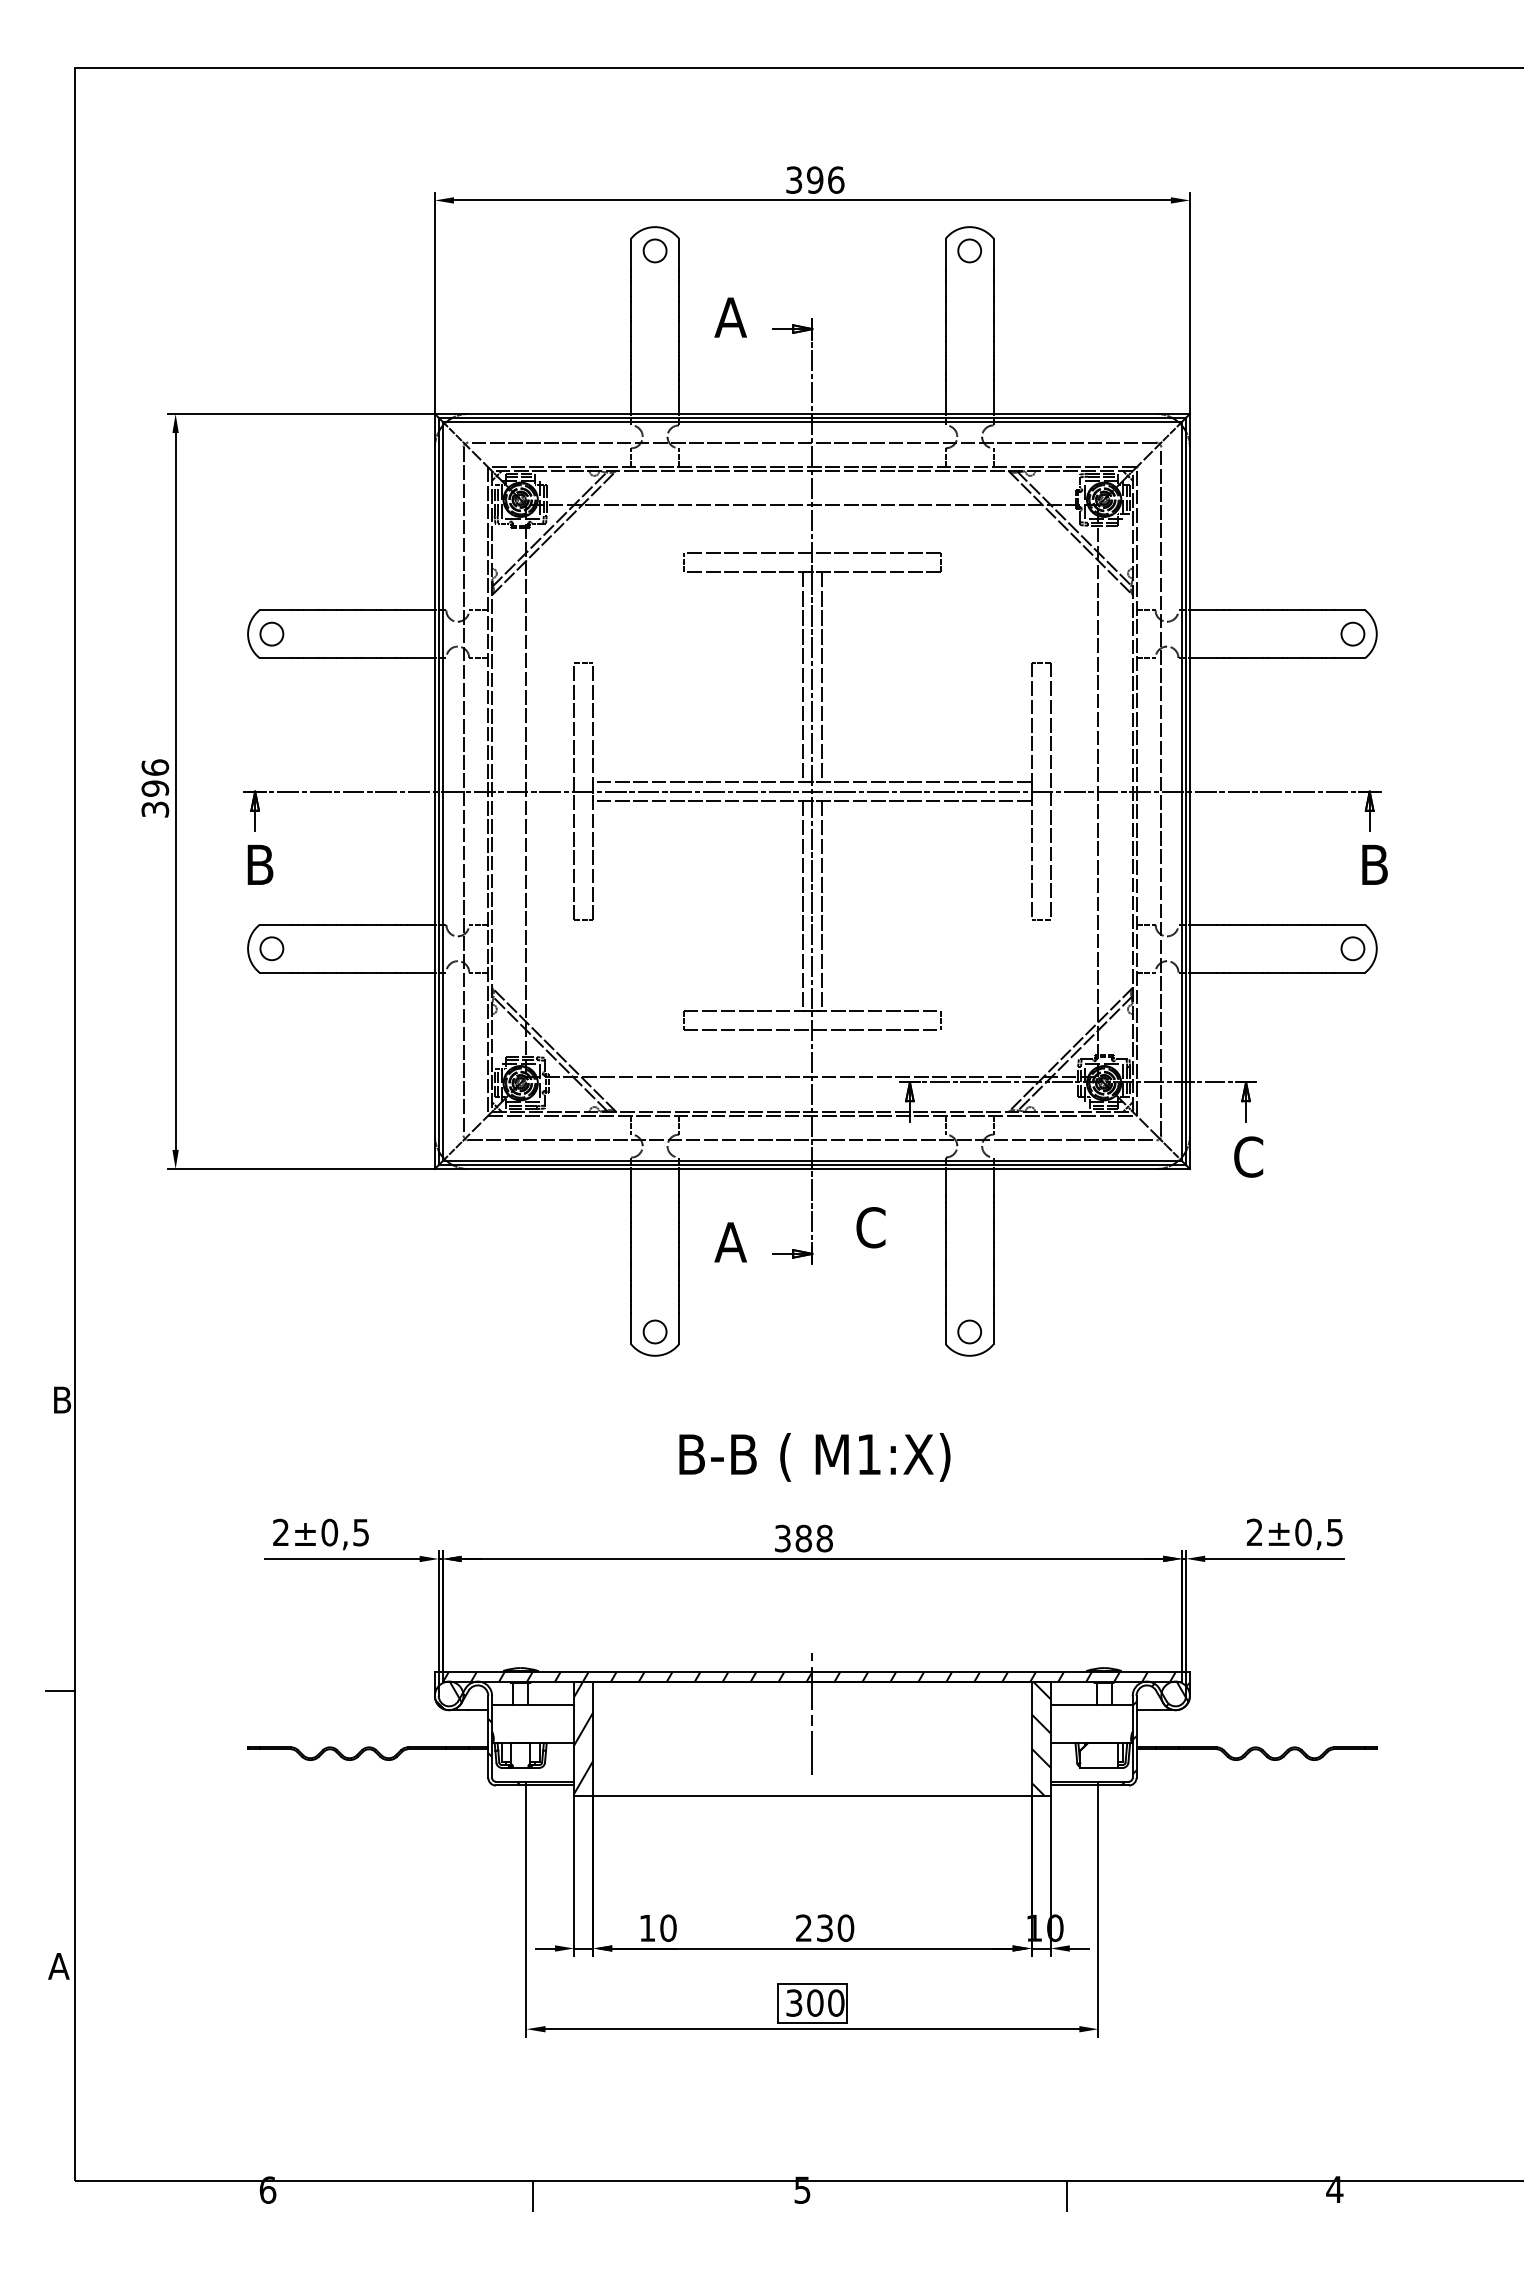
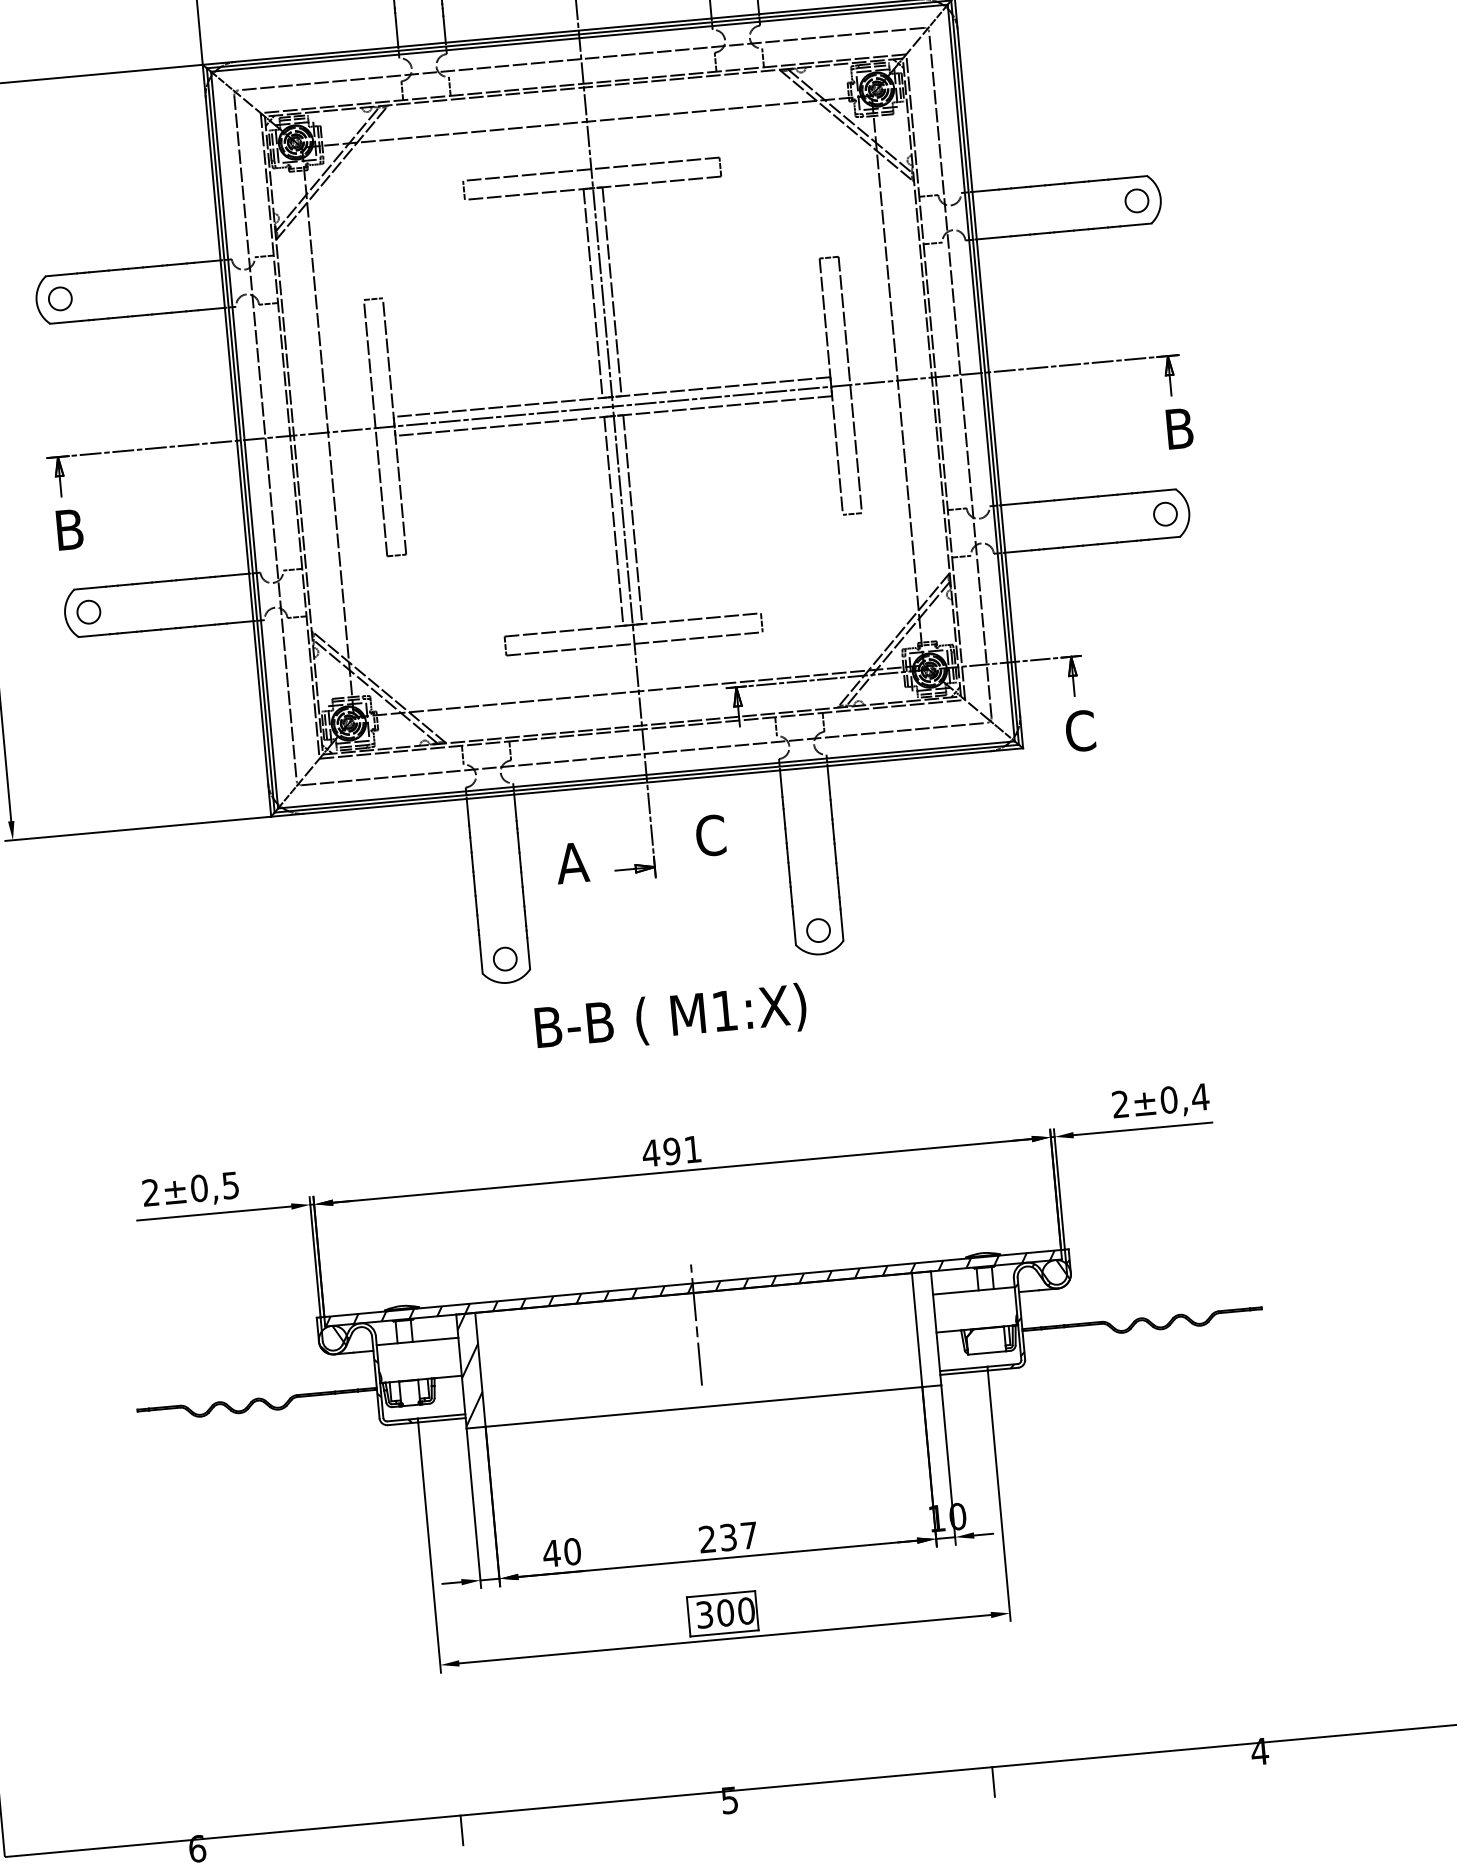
text: (814, 1457) -> (670, 1018), moved
text: (1334, 1532) -> (1200, 1097), ±0,5 -> ±0,4
text: (803, 1538) -> (671, 1151), 388 -> 491
hatch: (1040, 1738) -> (925, 1329), removed
text: (845, 1927) -> (748, 1534), 230 -> 237
text: (647, 1928) -> (551, 1553), 10 -> 40

